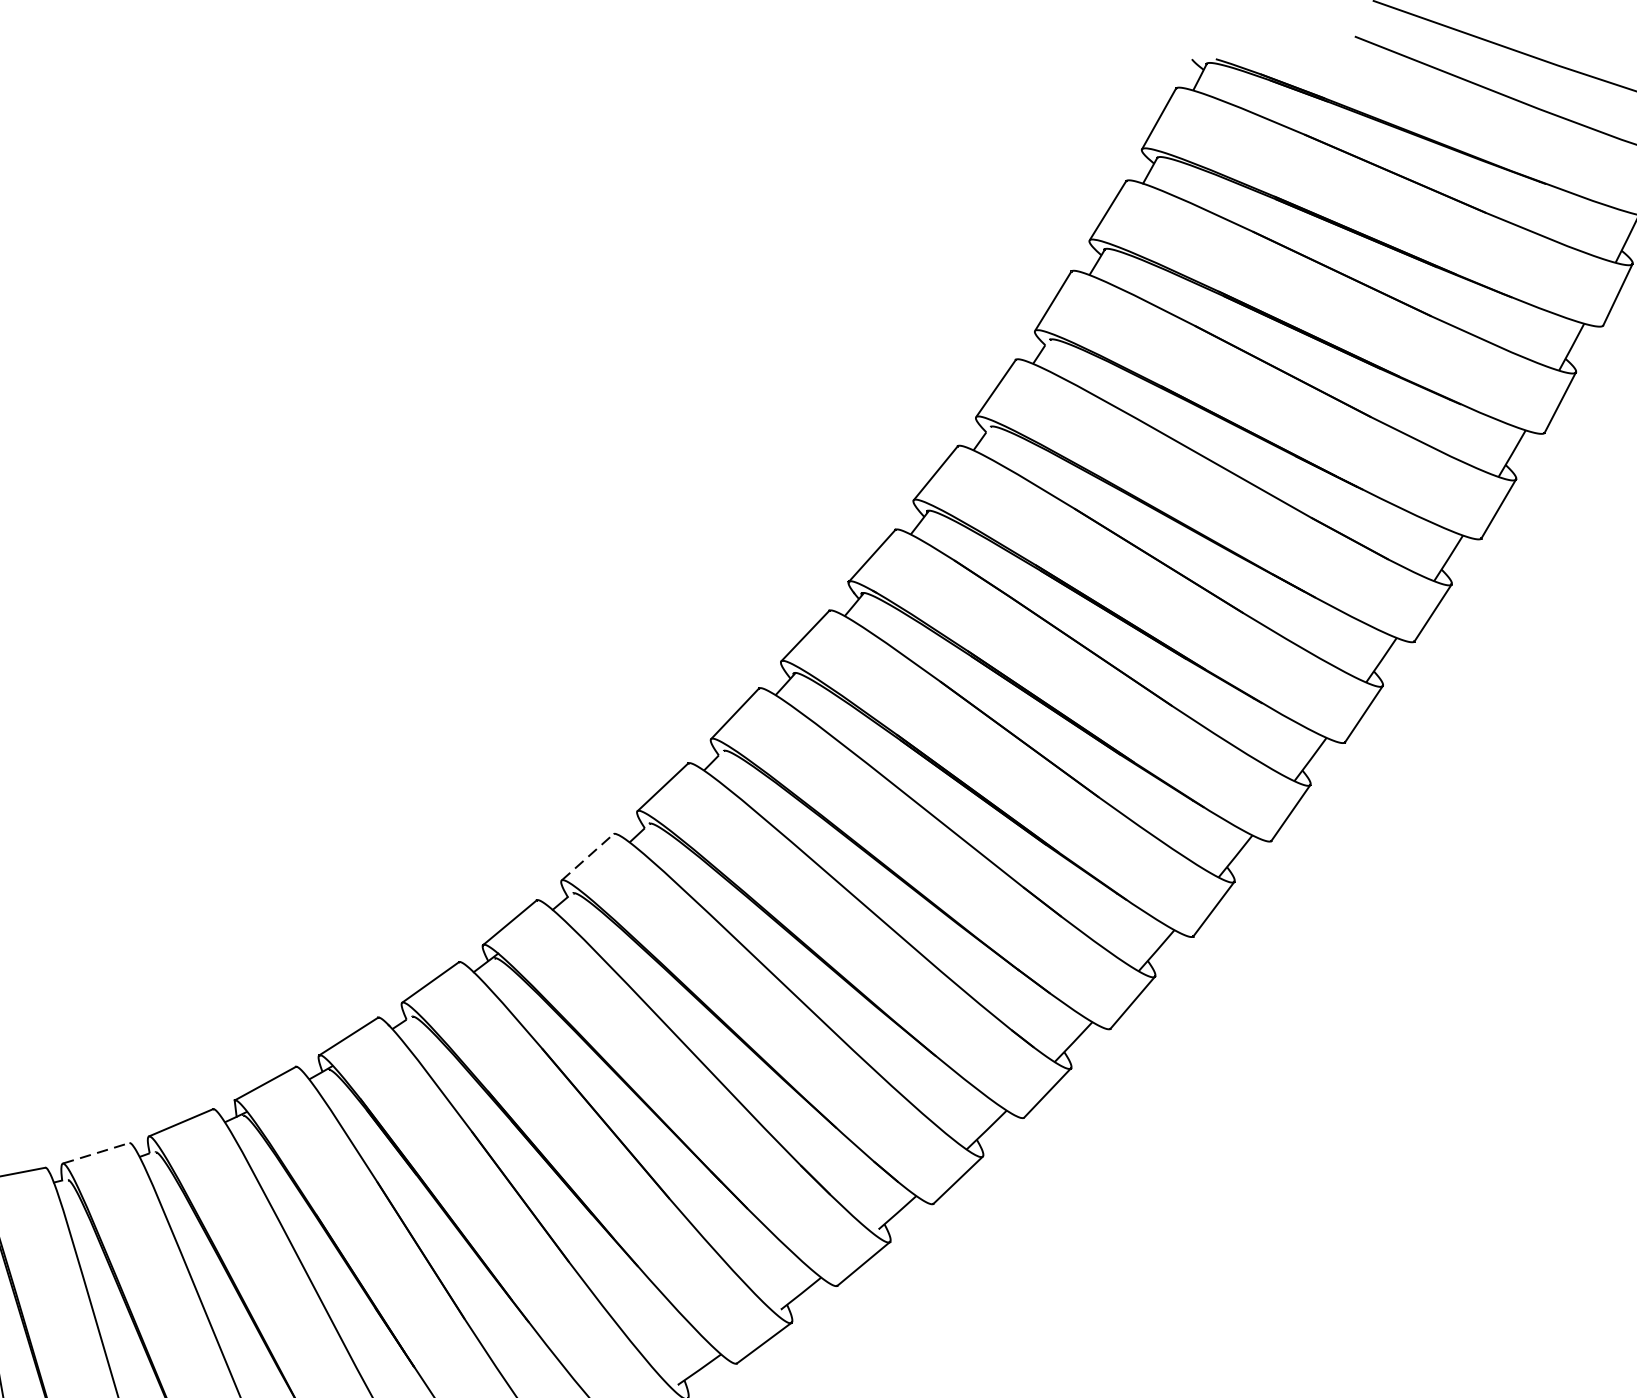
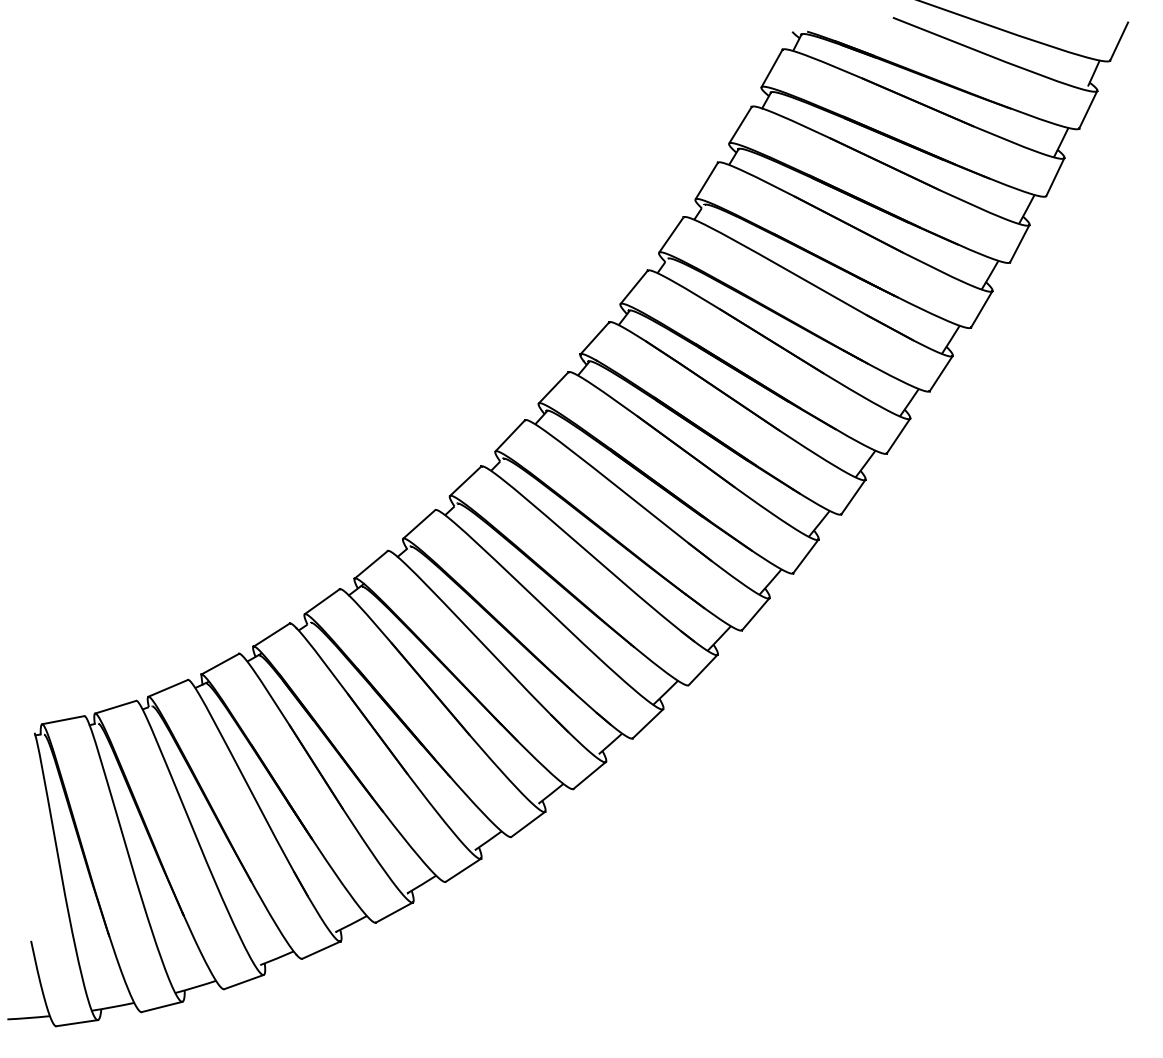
line: (588, 857) -> (419, 524), dashed -> solid
line: (97, 1153) -> (116, 707), dashed -> solid

